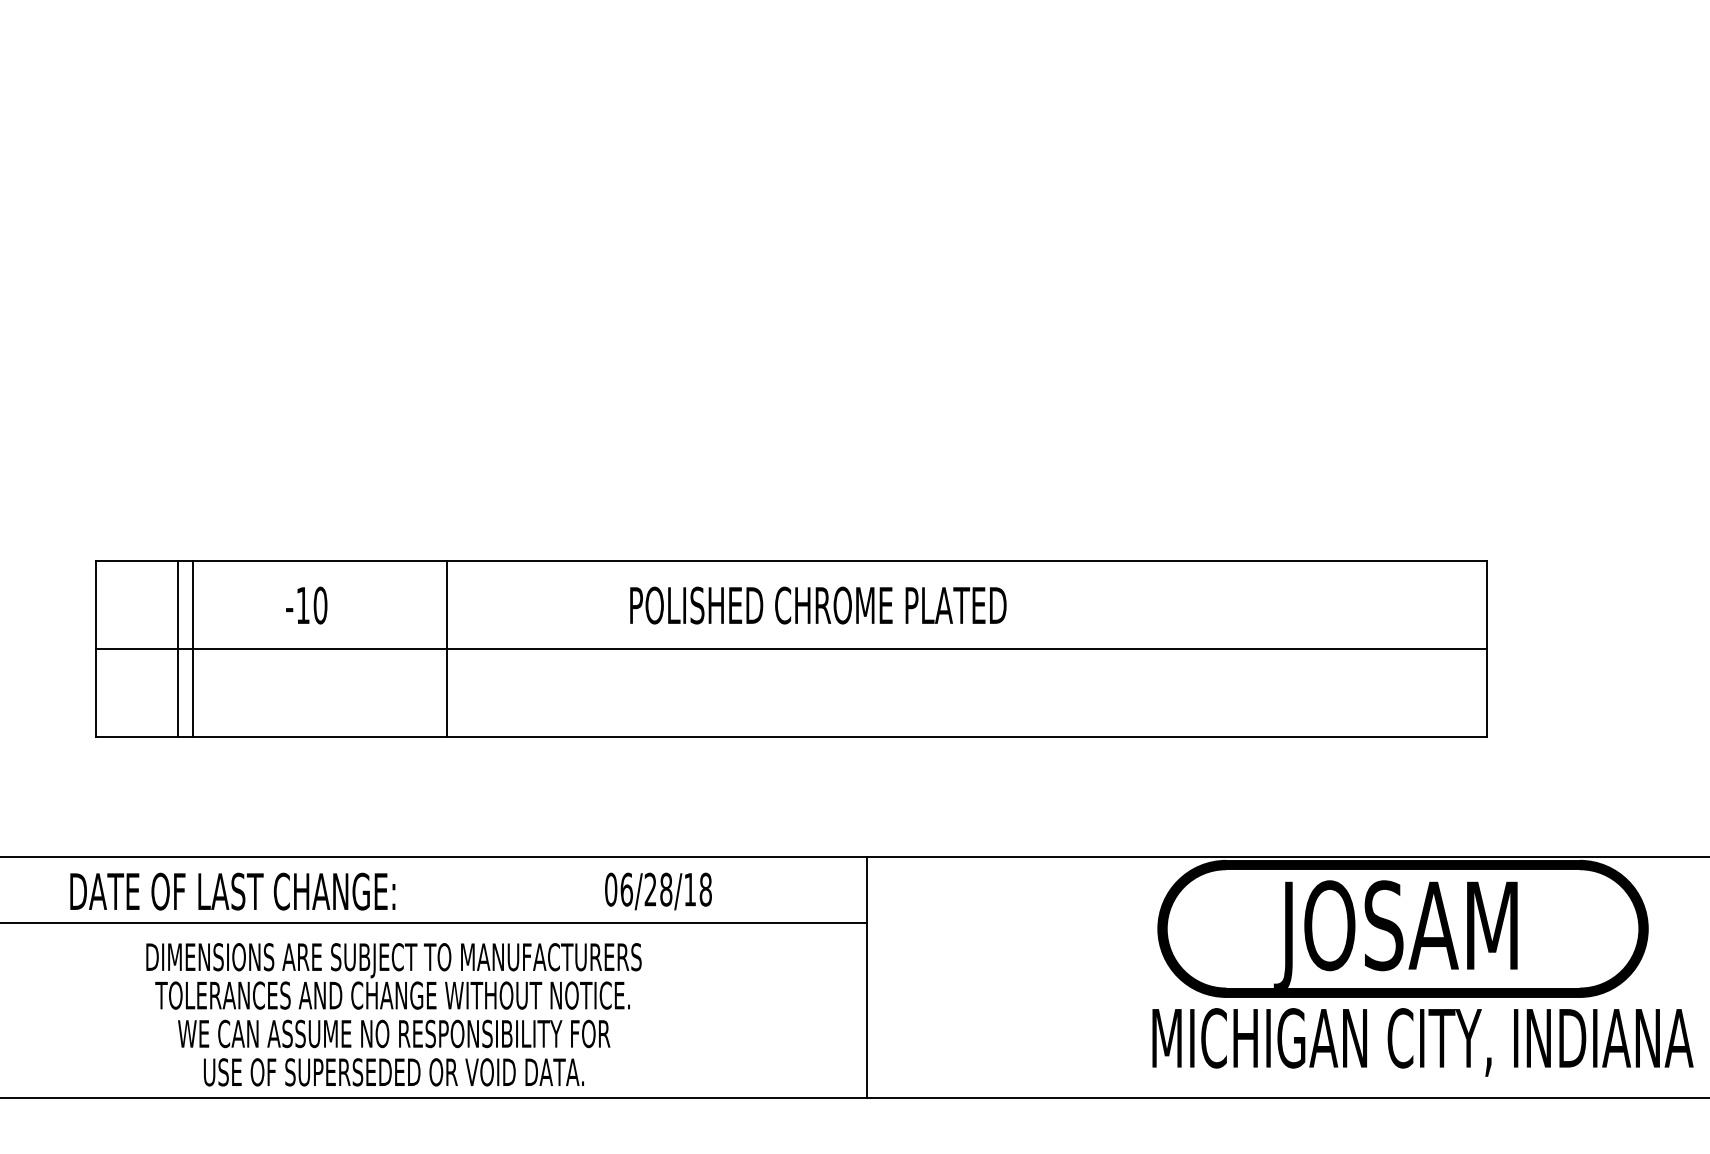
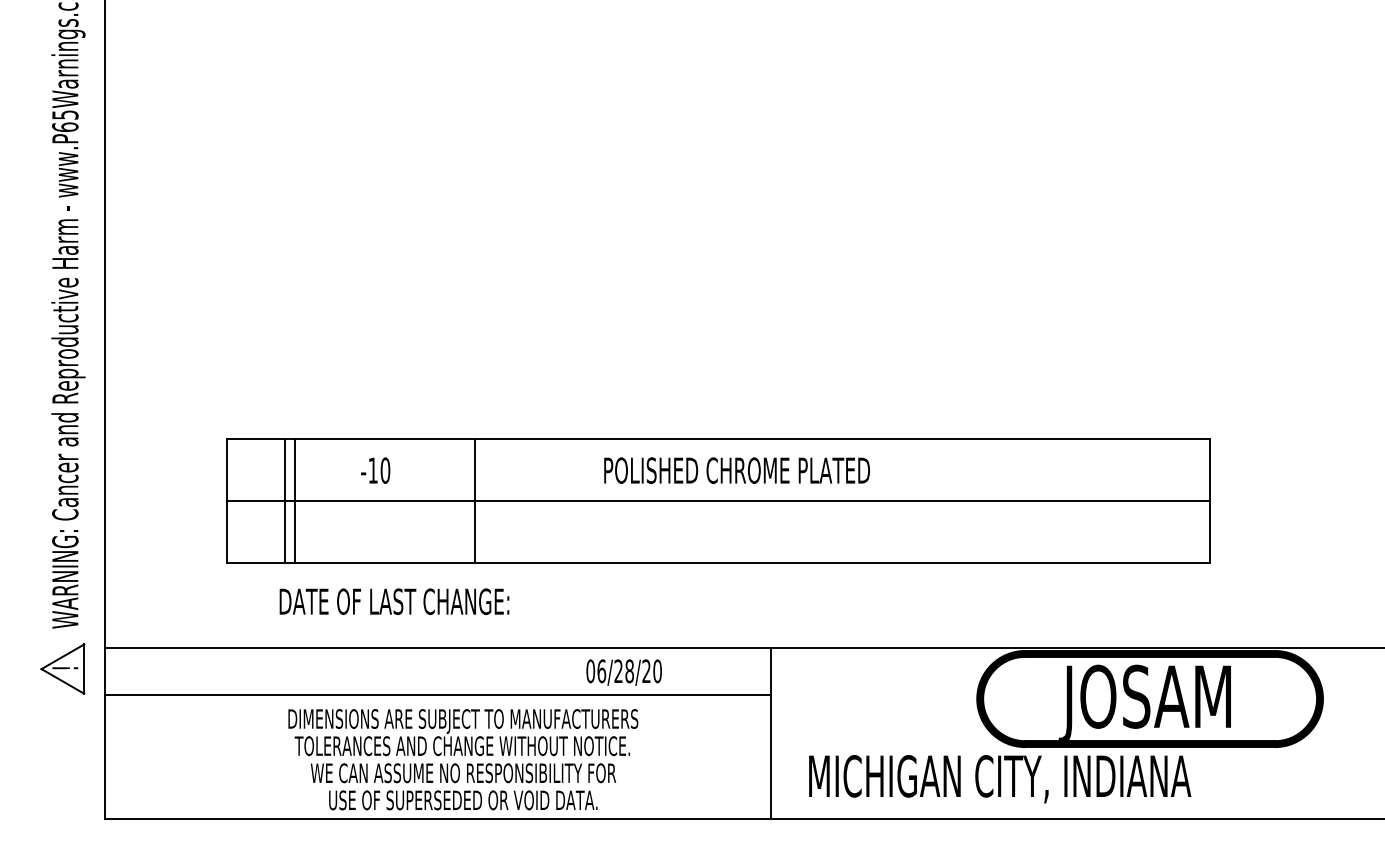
text: (697, 888) -> (651, 670), 06/28/18 -> 06/28/20
text: (232, 891) -> (394, 601), moved
text: (394, 1014) -> (463, 759), moved
text: (1423, 1042) -> (1000, 779), moved

